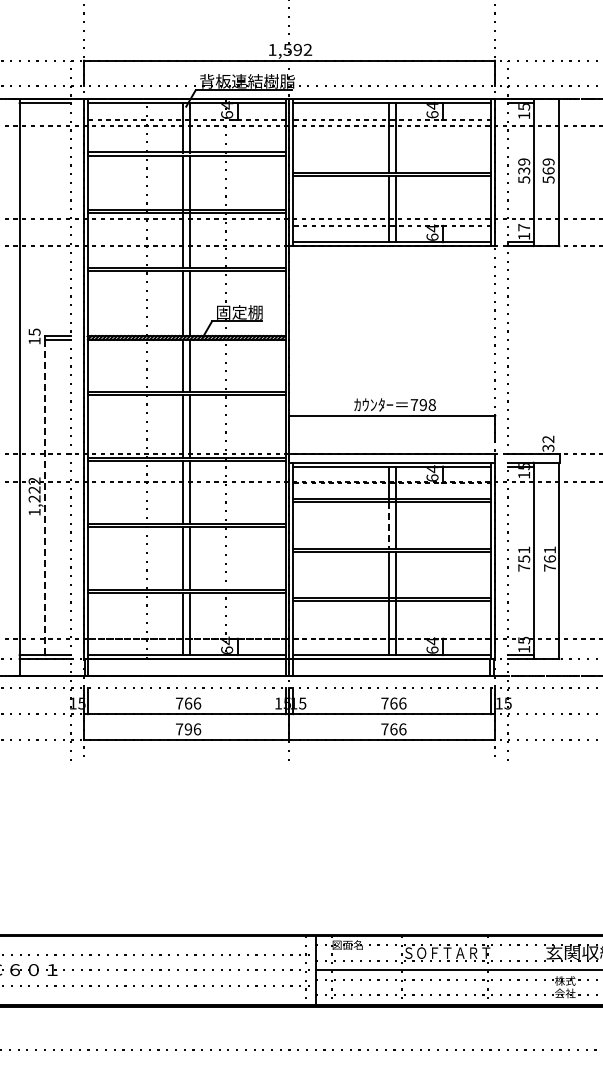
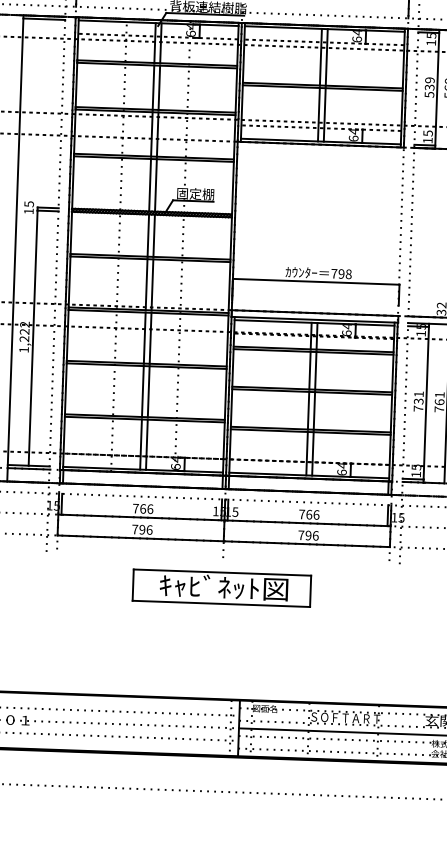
text: (524, 227) -> (428, 133), 17 -> 15
line: (45, 497) -> (33, 338), dashed -> solid
line: (388, 526) -> (309, 371), dashed -> solid
text: (523, 558) -> (418, 401), 751 -> 731
text: (393, 729) -> (308, 535), 766 -> 796
part: (289, 797) -> (222, 587), added

